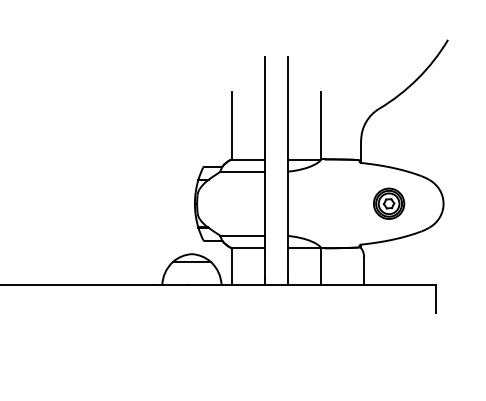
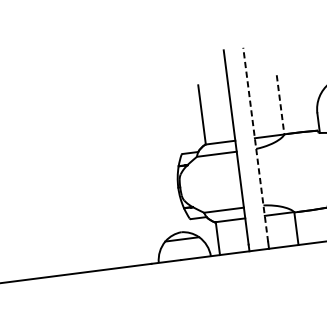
line: (321, 125) -> (280, 104), solid -> dashed
line: (287, 167) -> (255, 145), solid -> dashed

